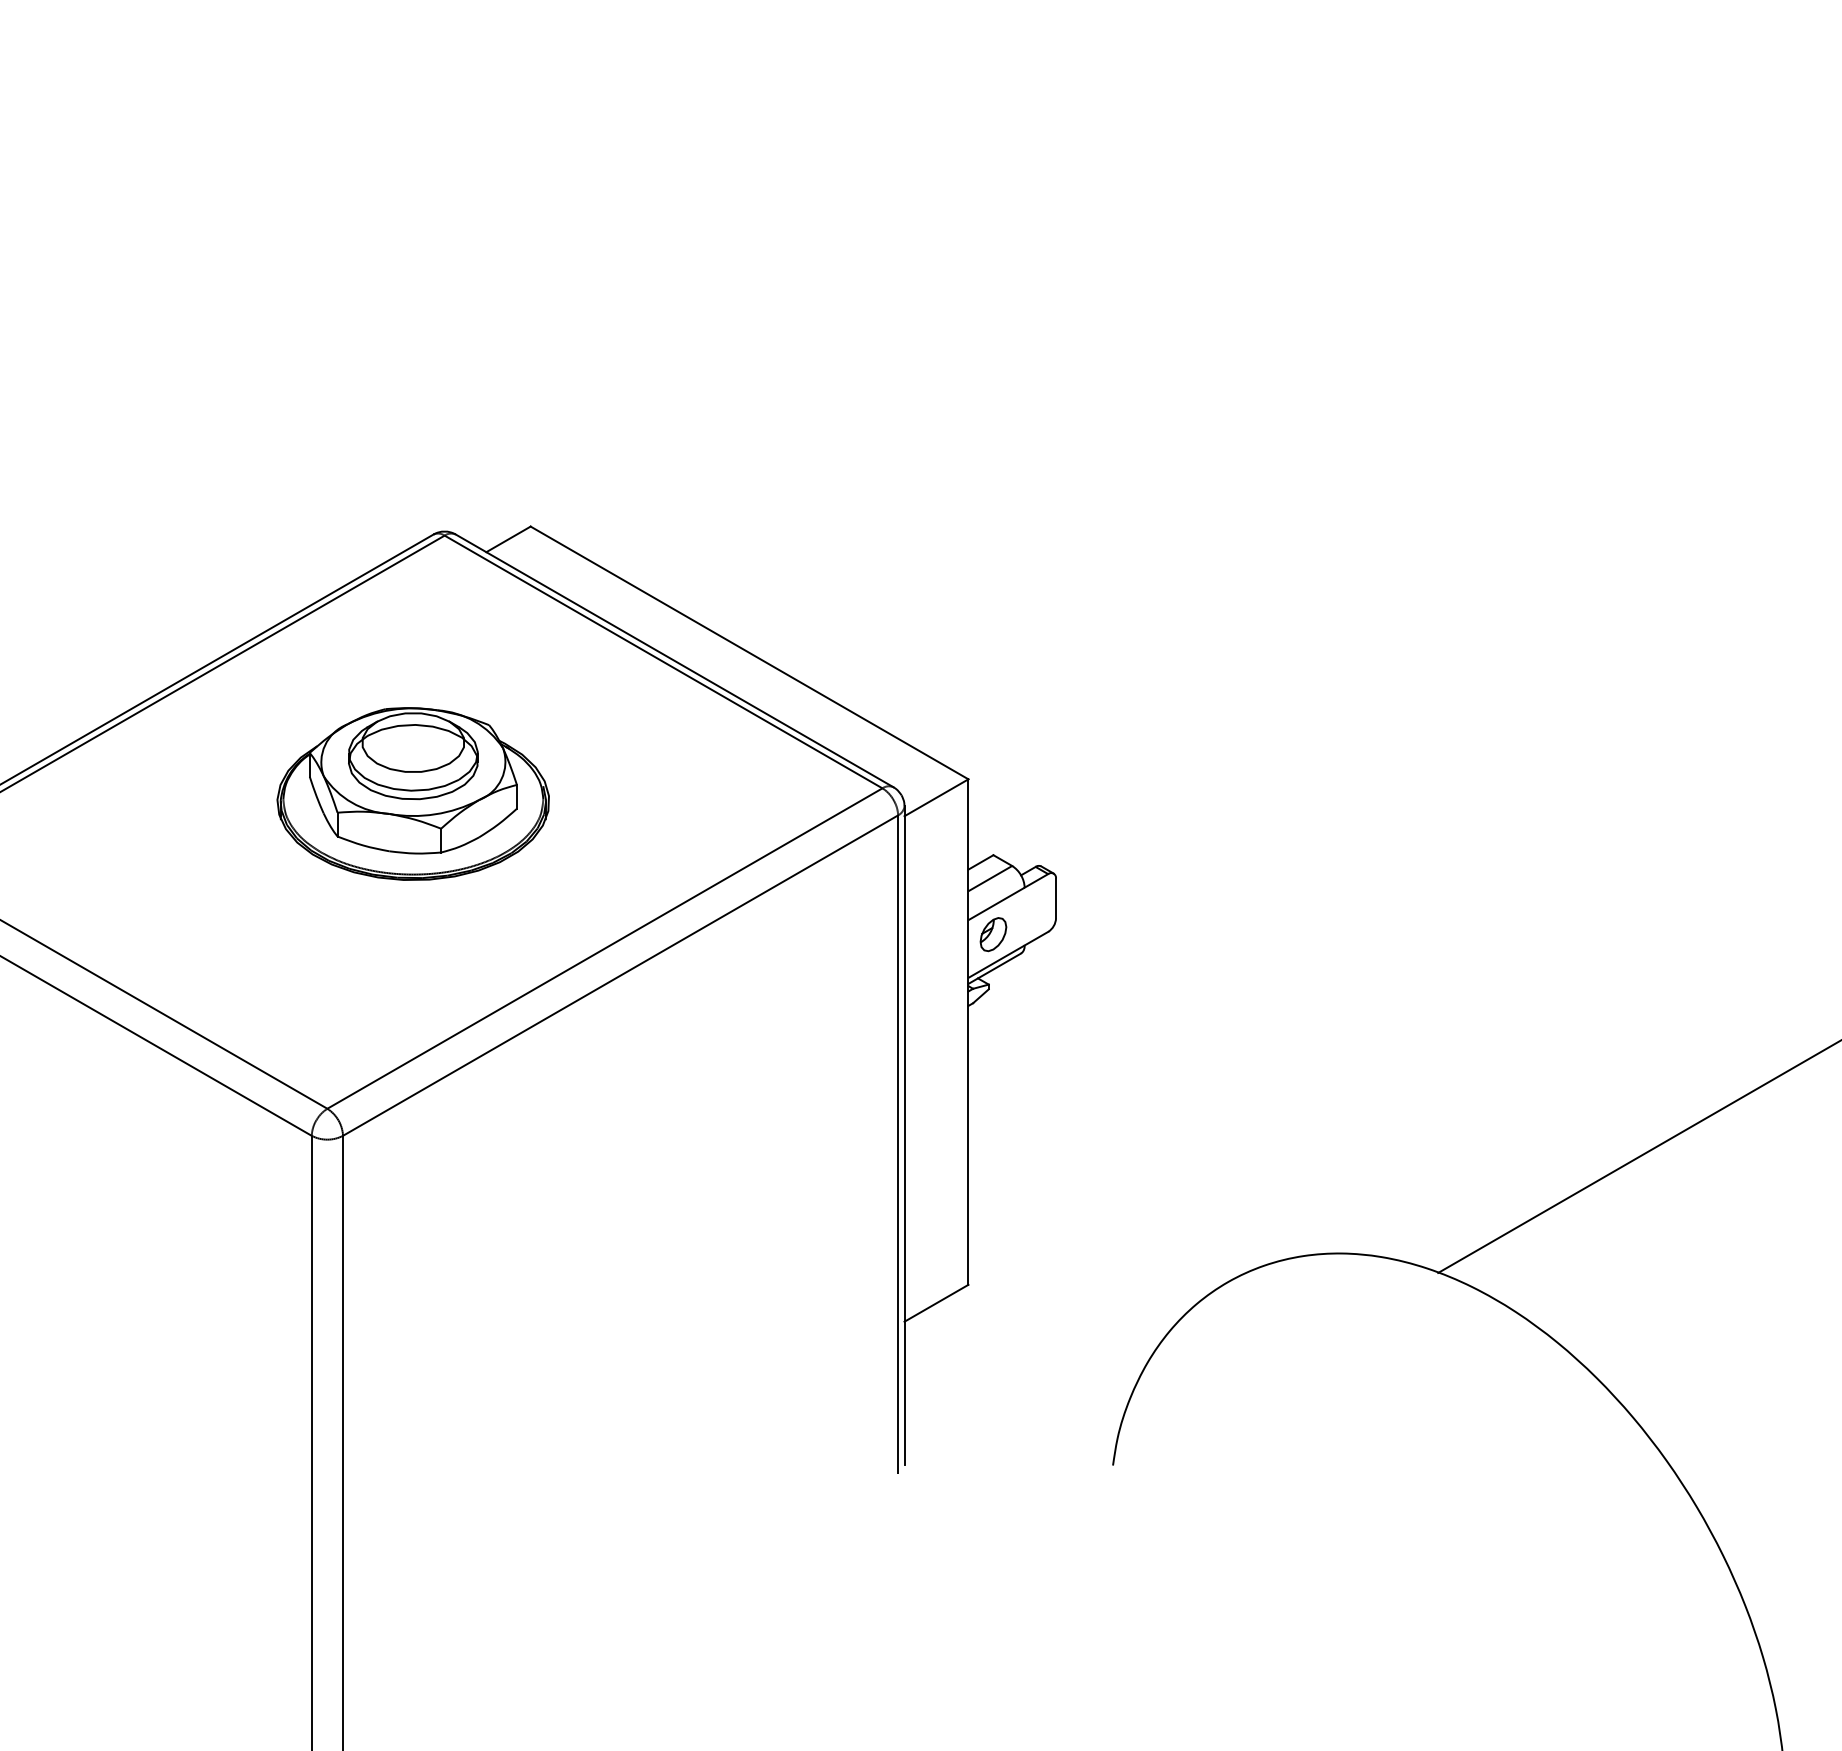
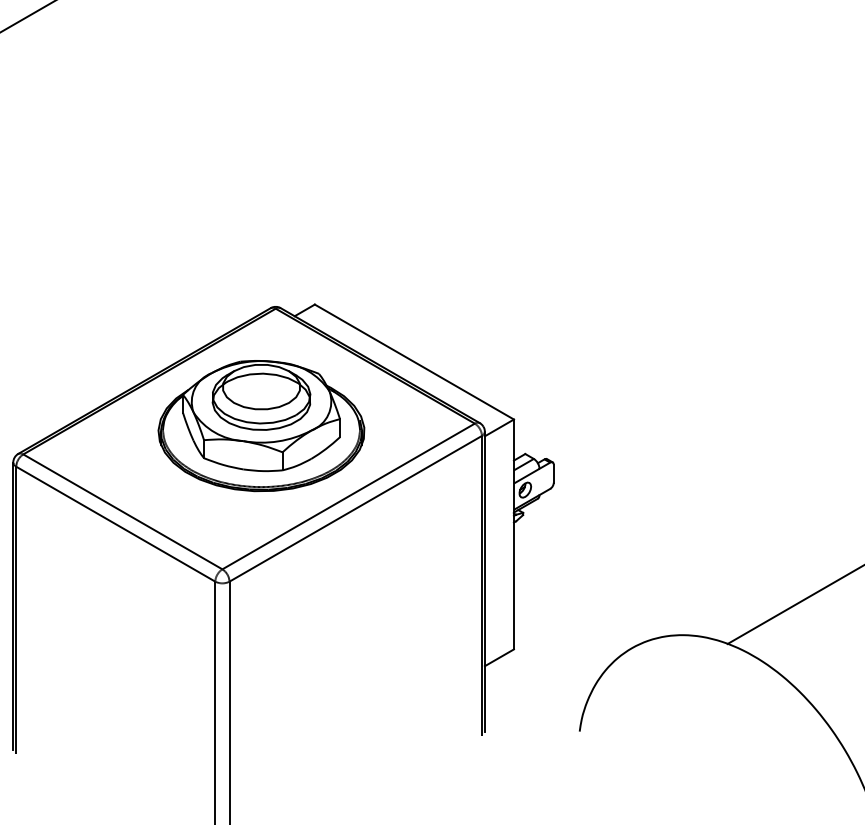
part: (413, 794) -> (261, 426), size x1.67

